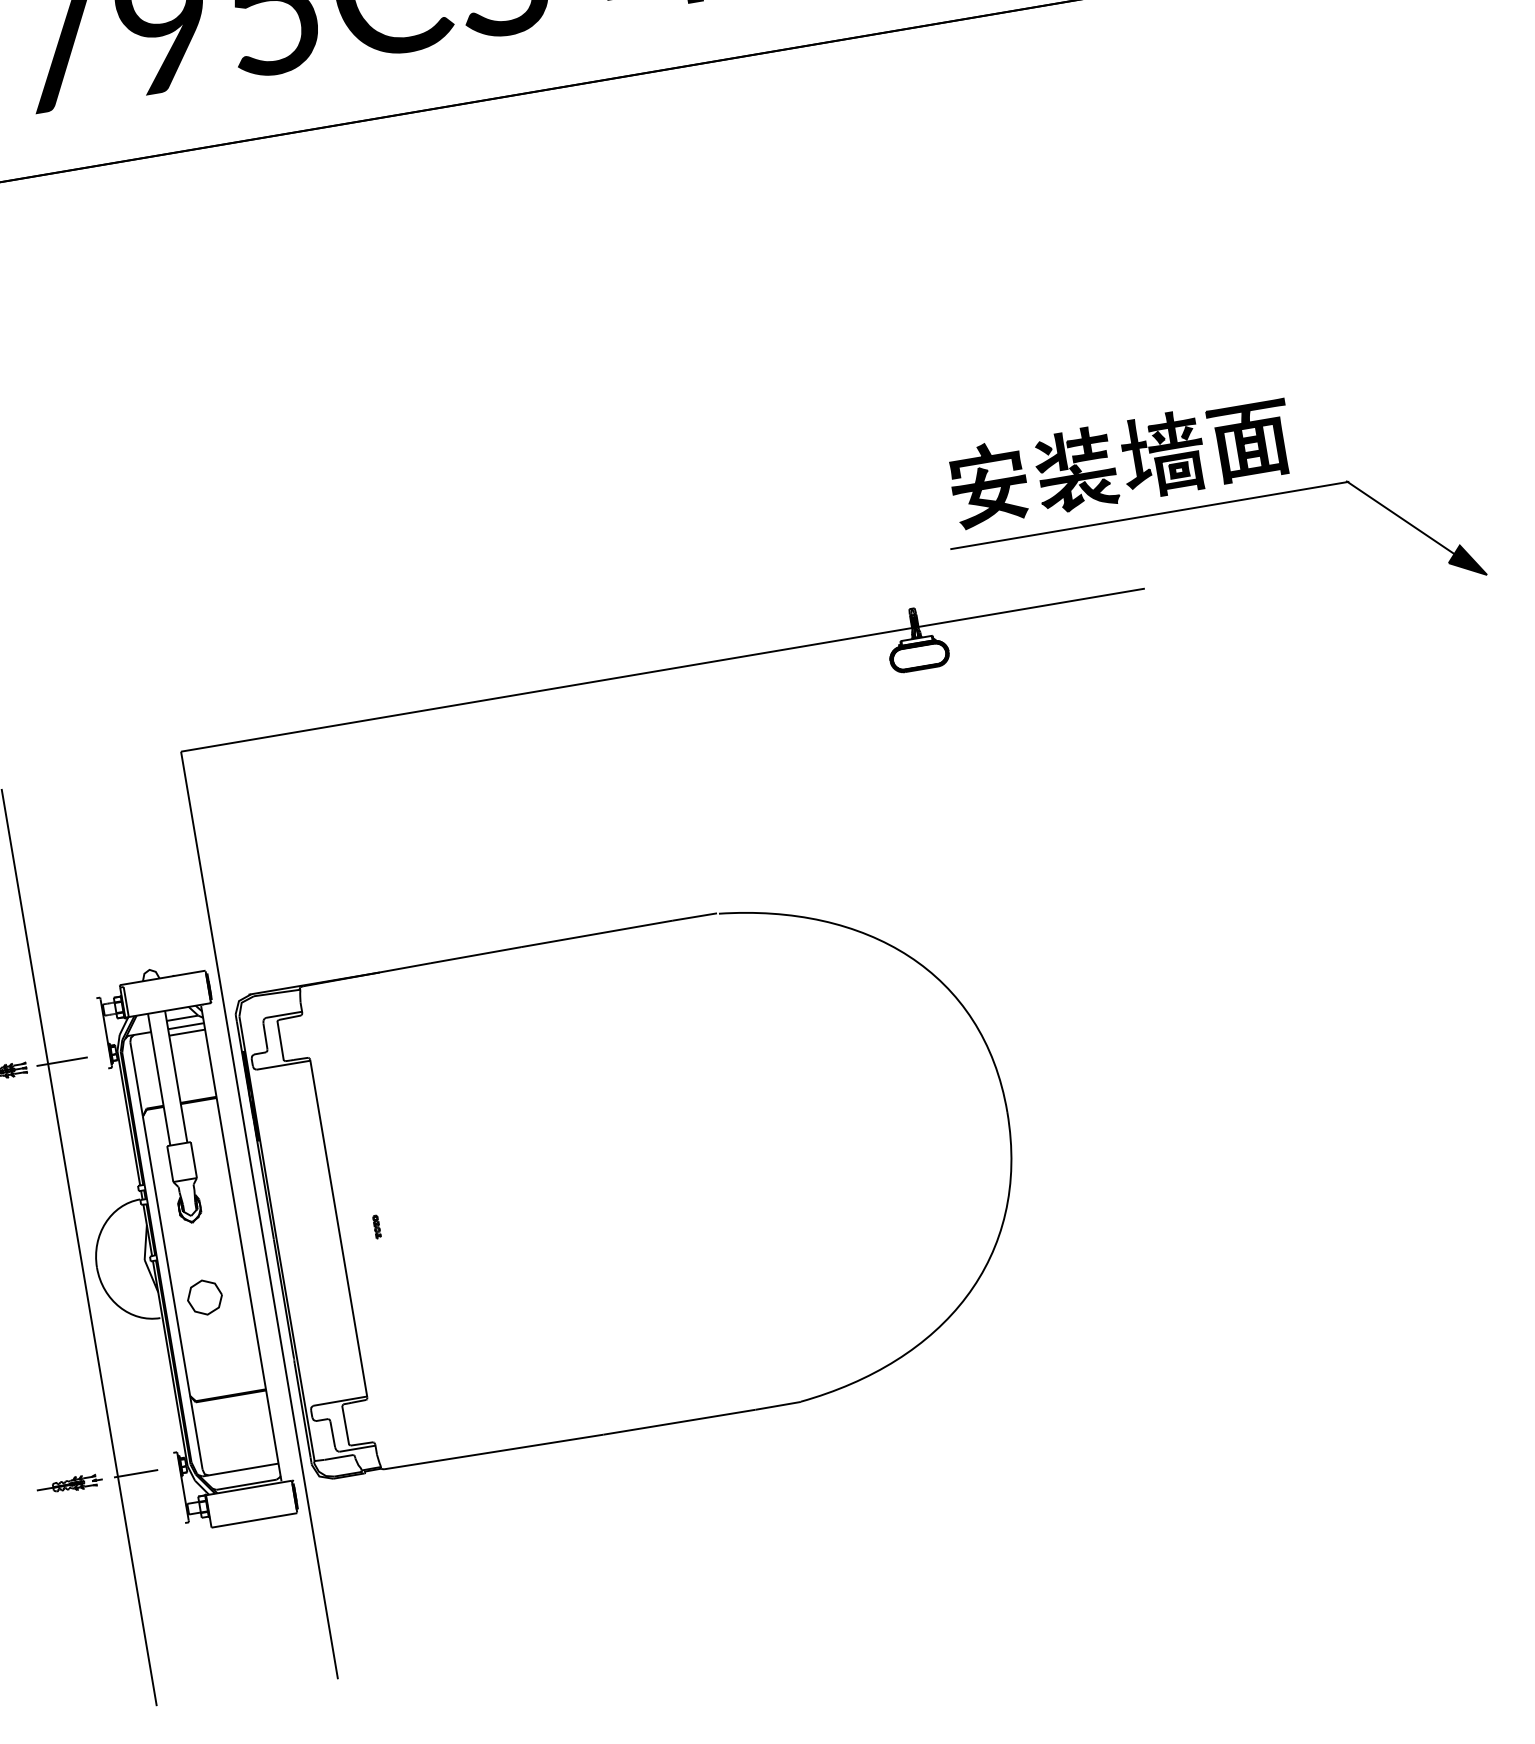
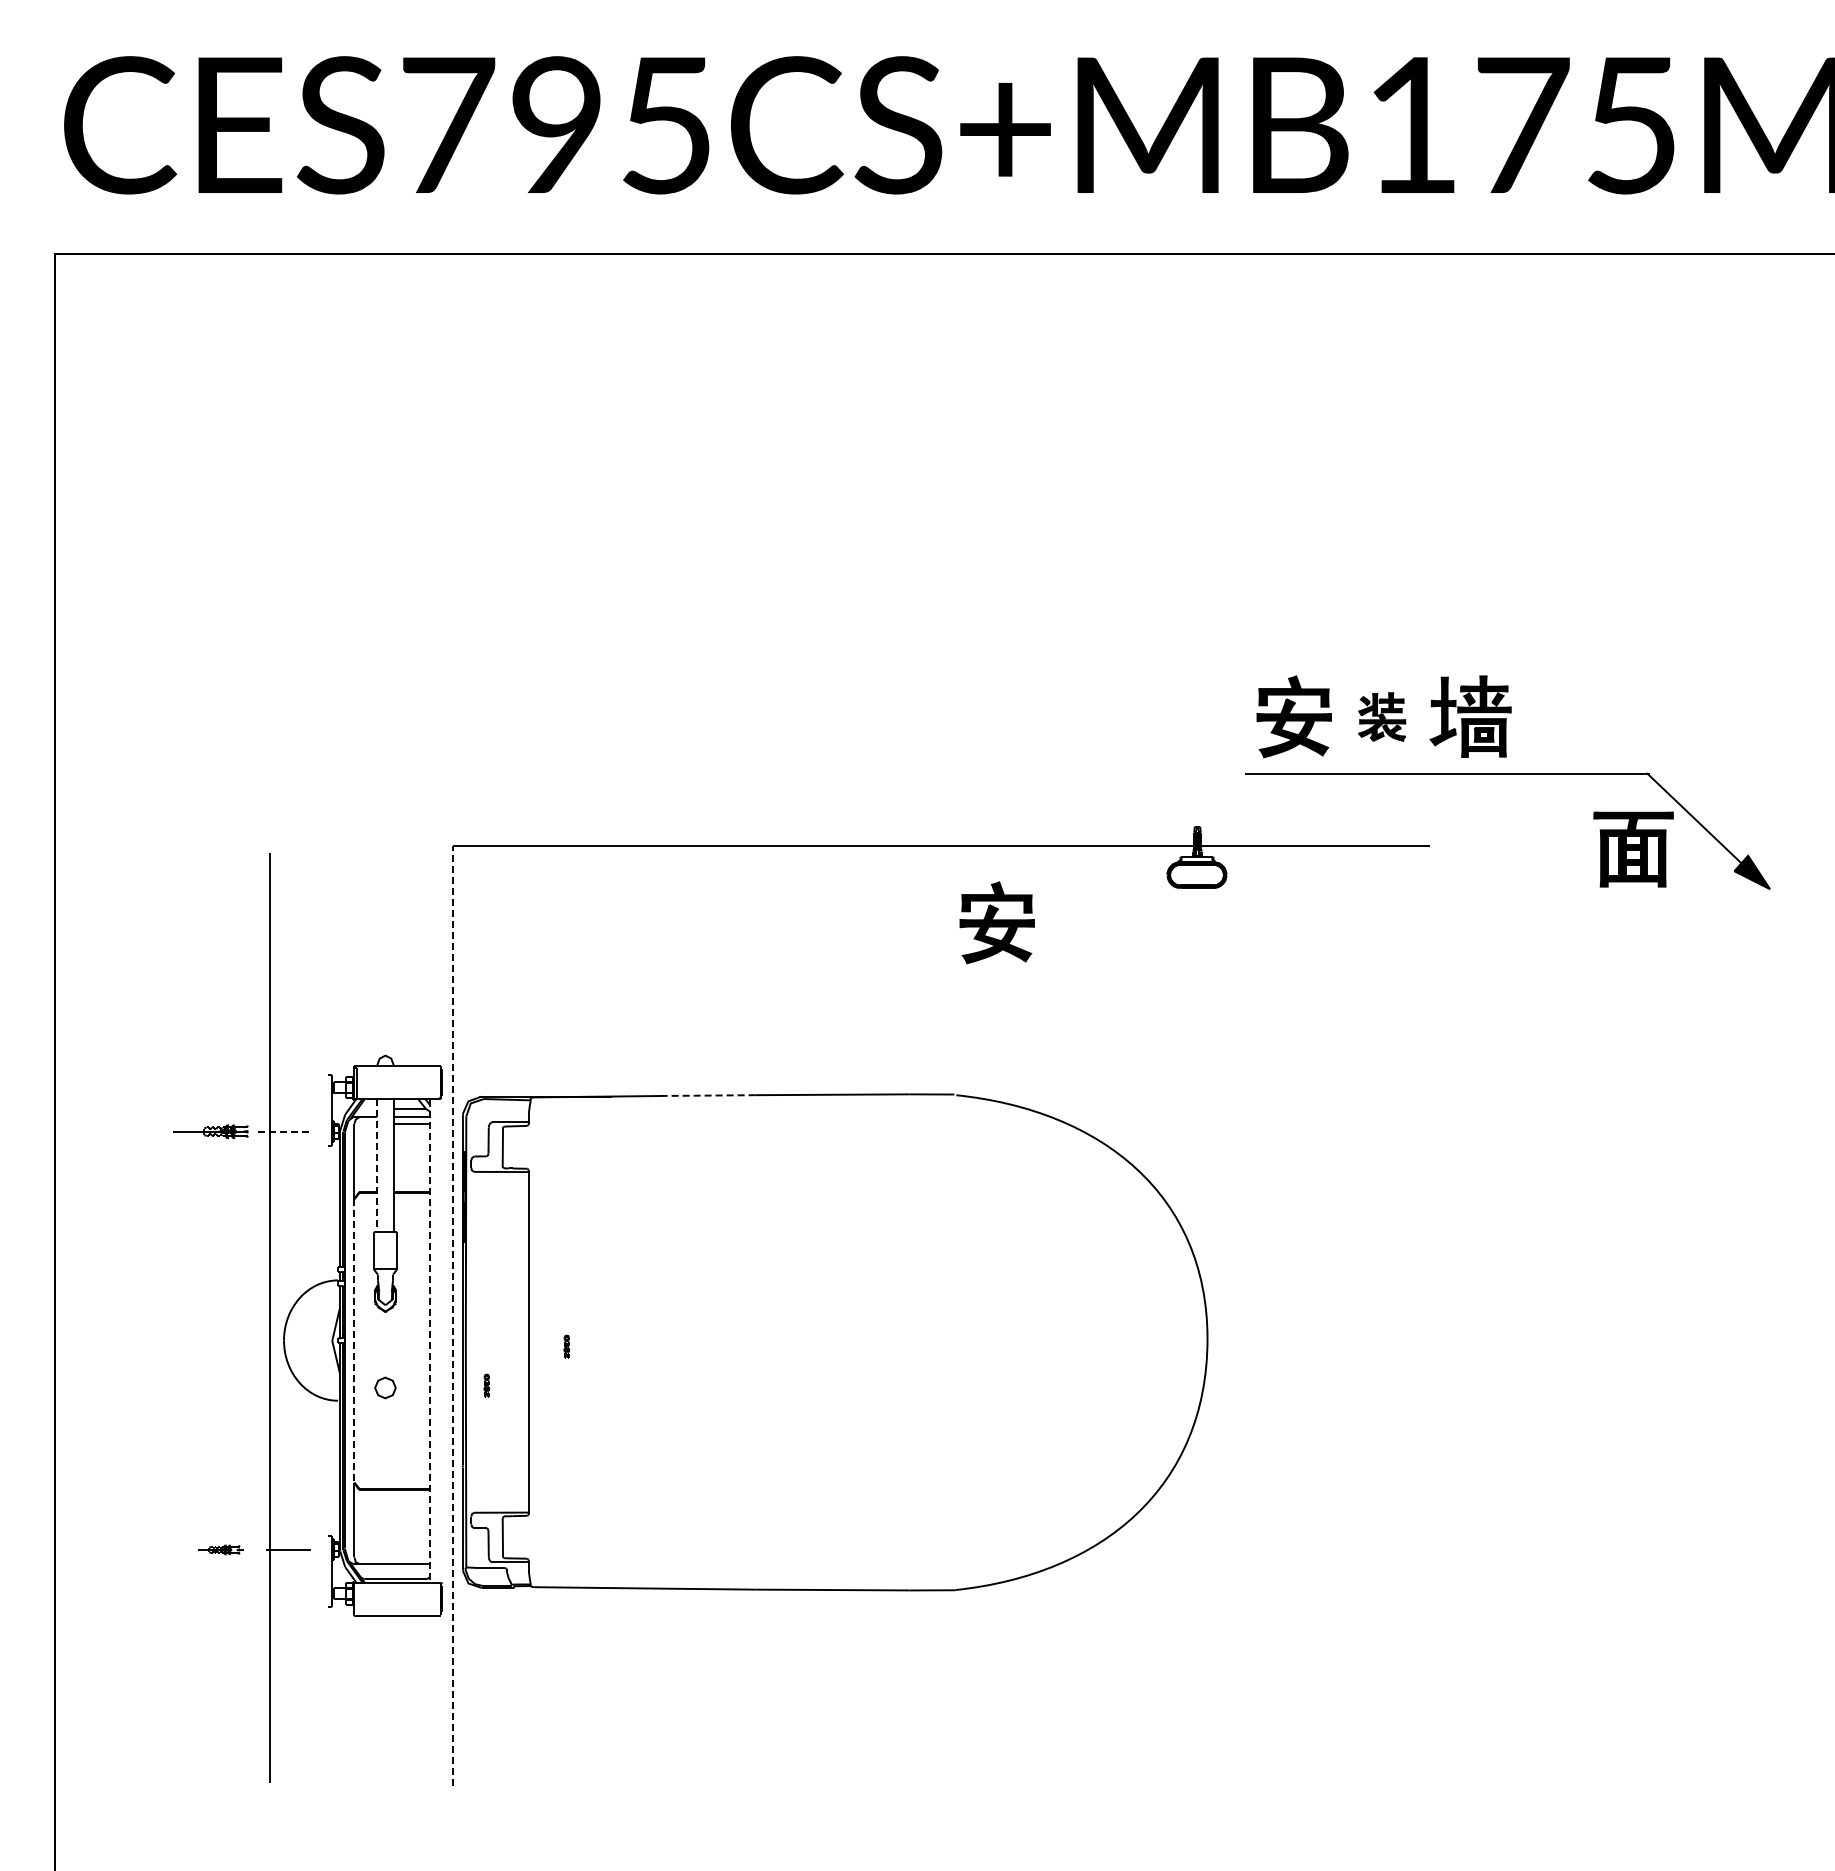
part: (1250, 441) -> (1633, 849), moved
part: (1075, 469) -> (1381, 716), size x0.6
part: (729, 736) -> (996, 922), added
line: (475, 955) -> (709, 1095), solid -> dashed
line: (62, 1061) -> (284, 1131), solid -> dashed
line: (159, 1079) -> (376, 1165), solid -> dashed
line: (258, 1214) -> (452, 1315), solid -> dashed
line: (241, 1243) -> (430, 1340), solid -> dashed
line: (166, 1255) -> (354, 1340), solid -> dashed
part: (304, 1278) -> (486, 1385), added
part: (204, 1297) -> (385, 1387), size x0.6
part: (69, 1484) -> (220, 1549), size x0.7

